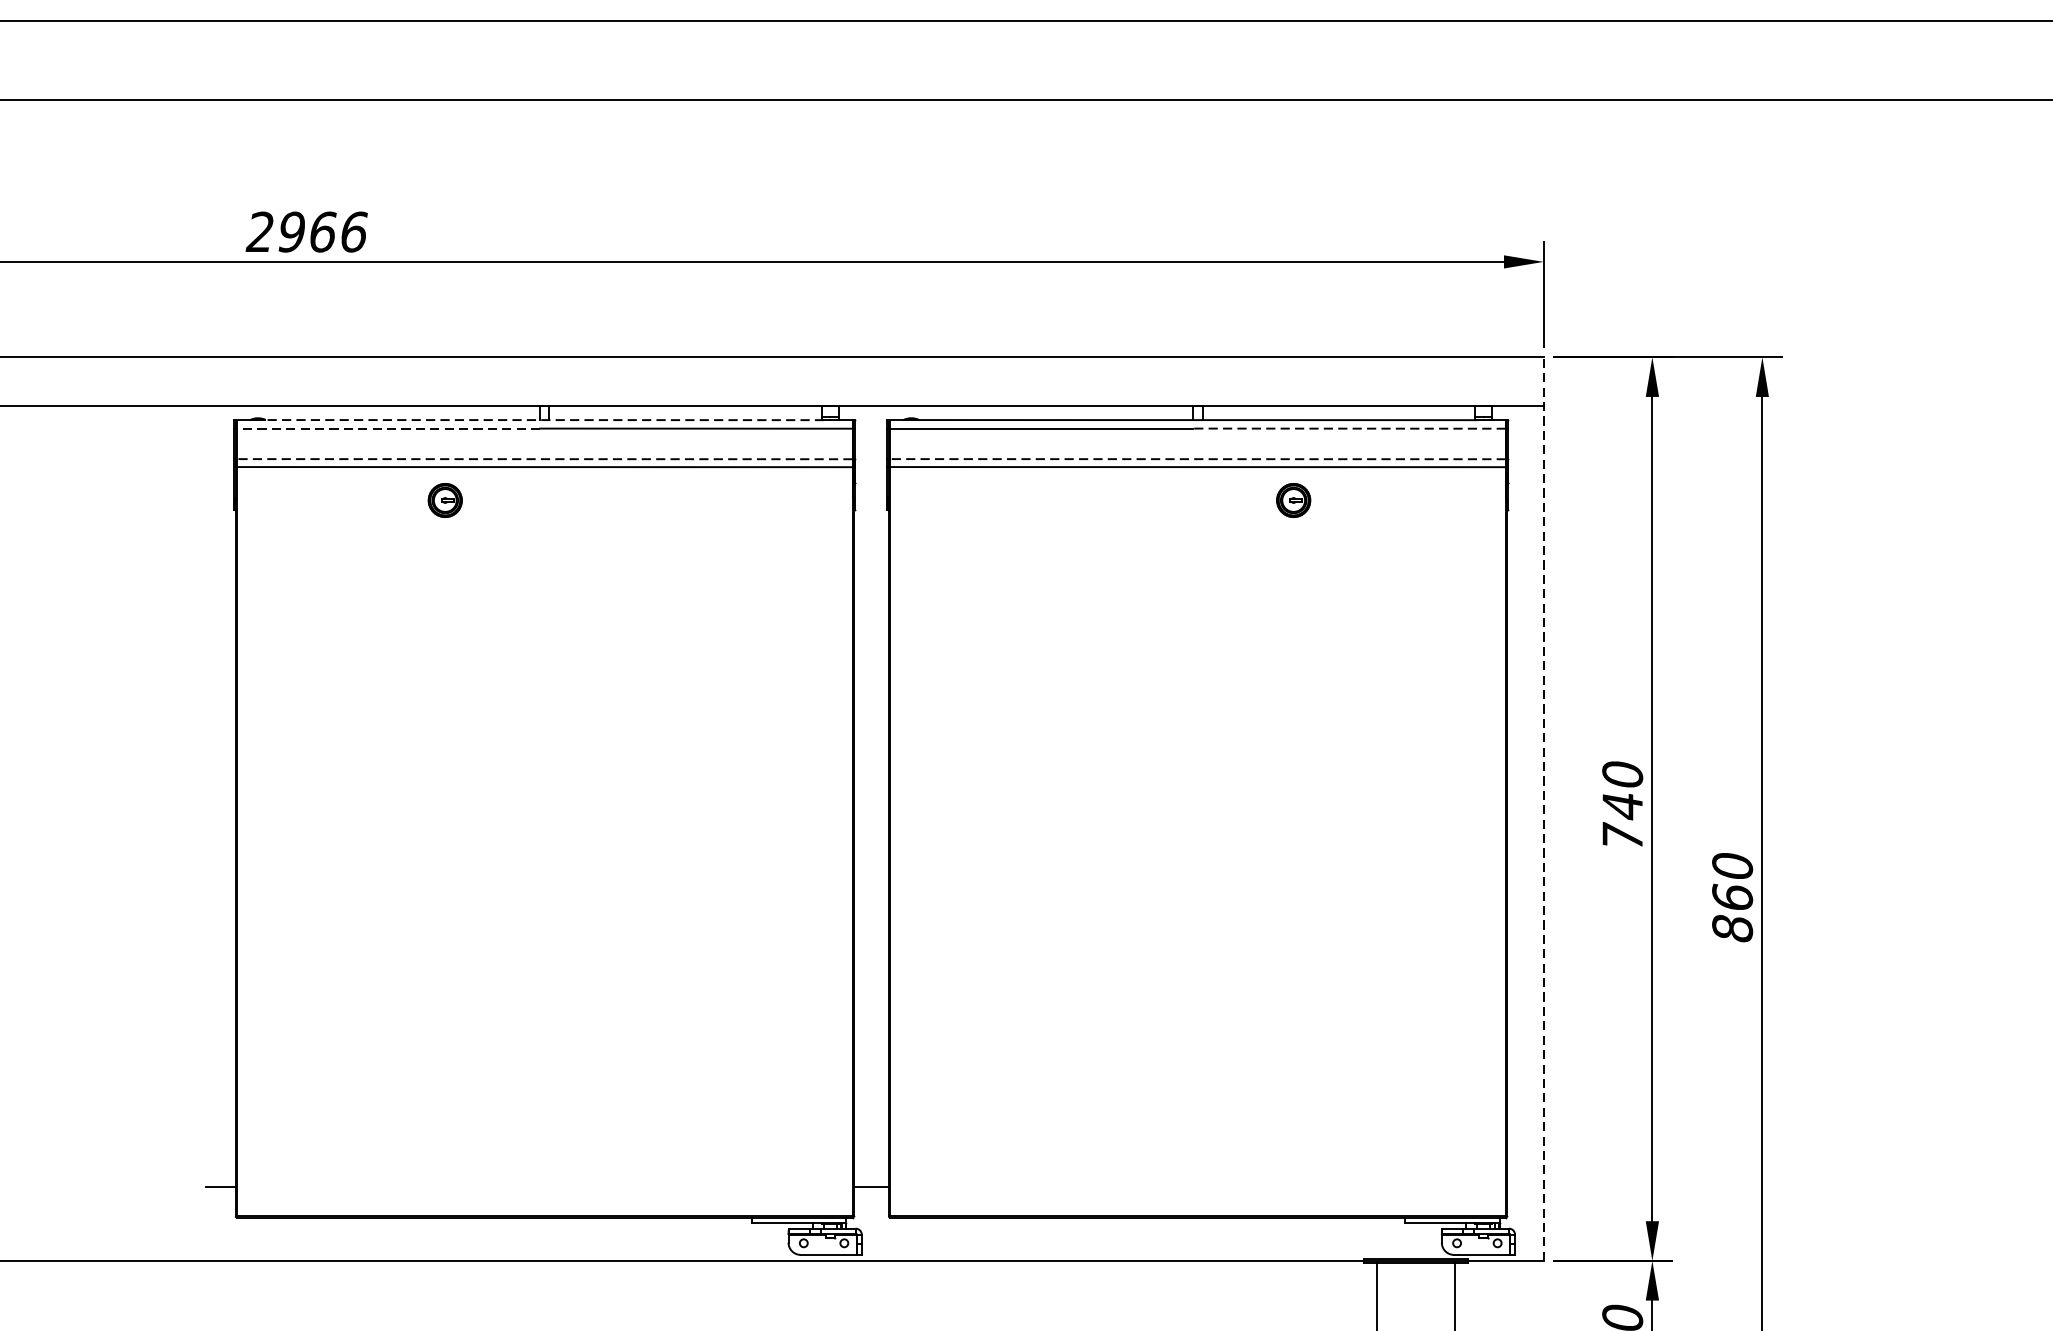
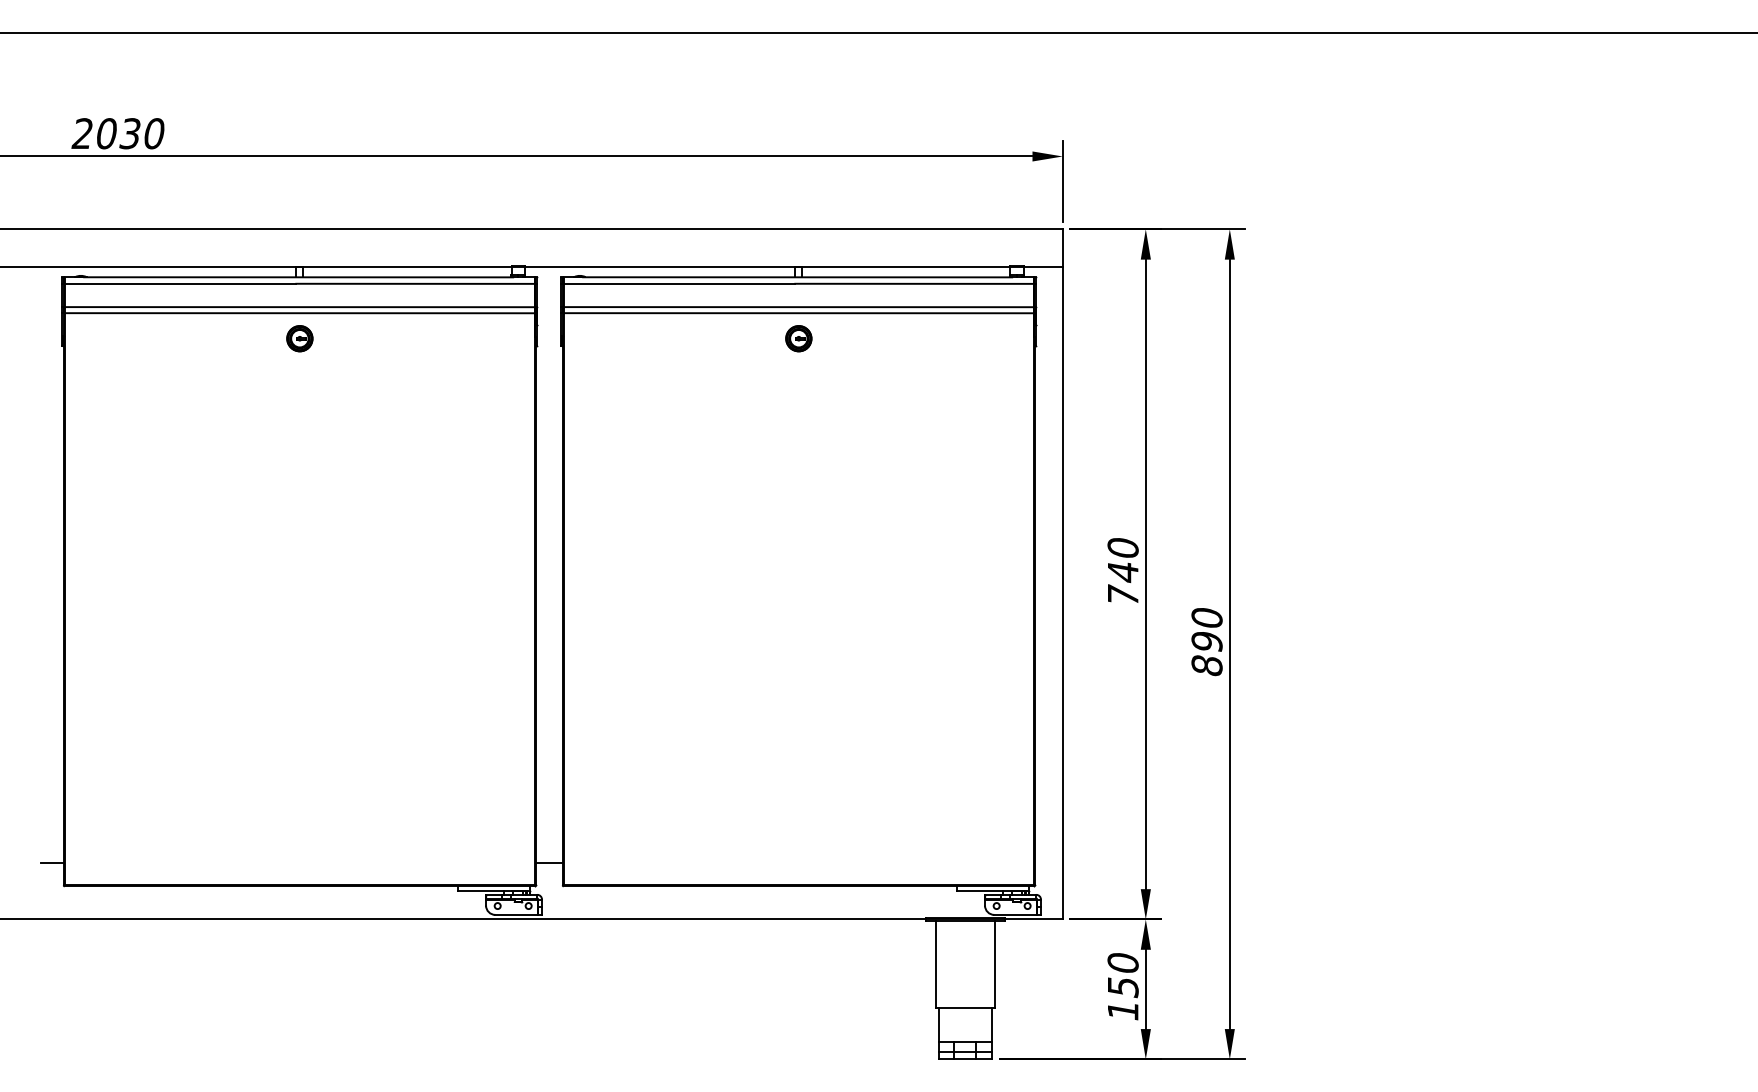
text: (323, 231) -> (130, 133), 2966 -> 2030
line: (542, 420) -> (298, 277), dashed -> solid
line: (388, 428) -> (180, 283), dashed -> solid
line: (1349, 428) -> (914, 283), dashed -> solid
line: (544, 459) -> (299, 307), dashed -> solid
line: (1197, 459) -> (798, 307), dashed -> solid
part: (444, 500) -> (299, 338), moved
part: (1293, 500) -> (798, 338), moved
line: (1543, 807) -> (1062, 573), dashed -> solid
text: (1731, 896) -> (1206, 641), 860 -> 890

